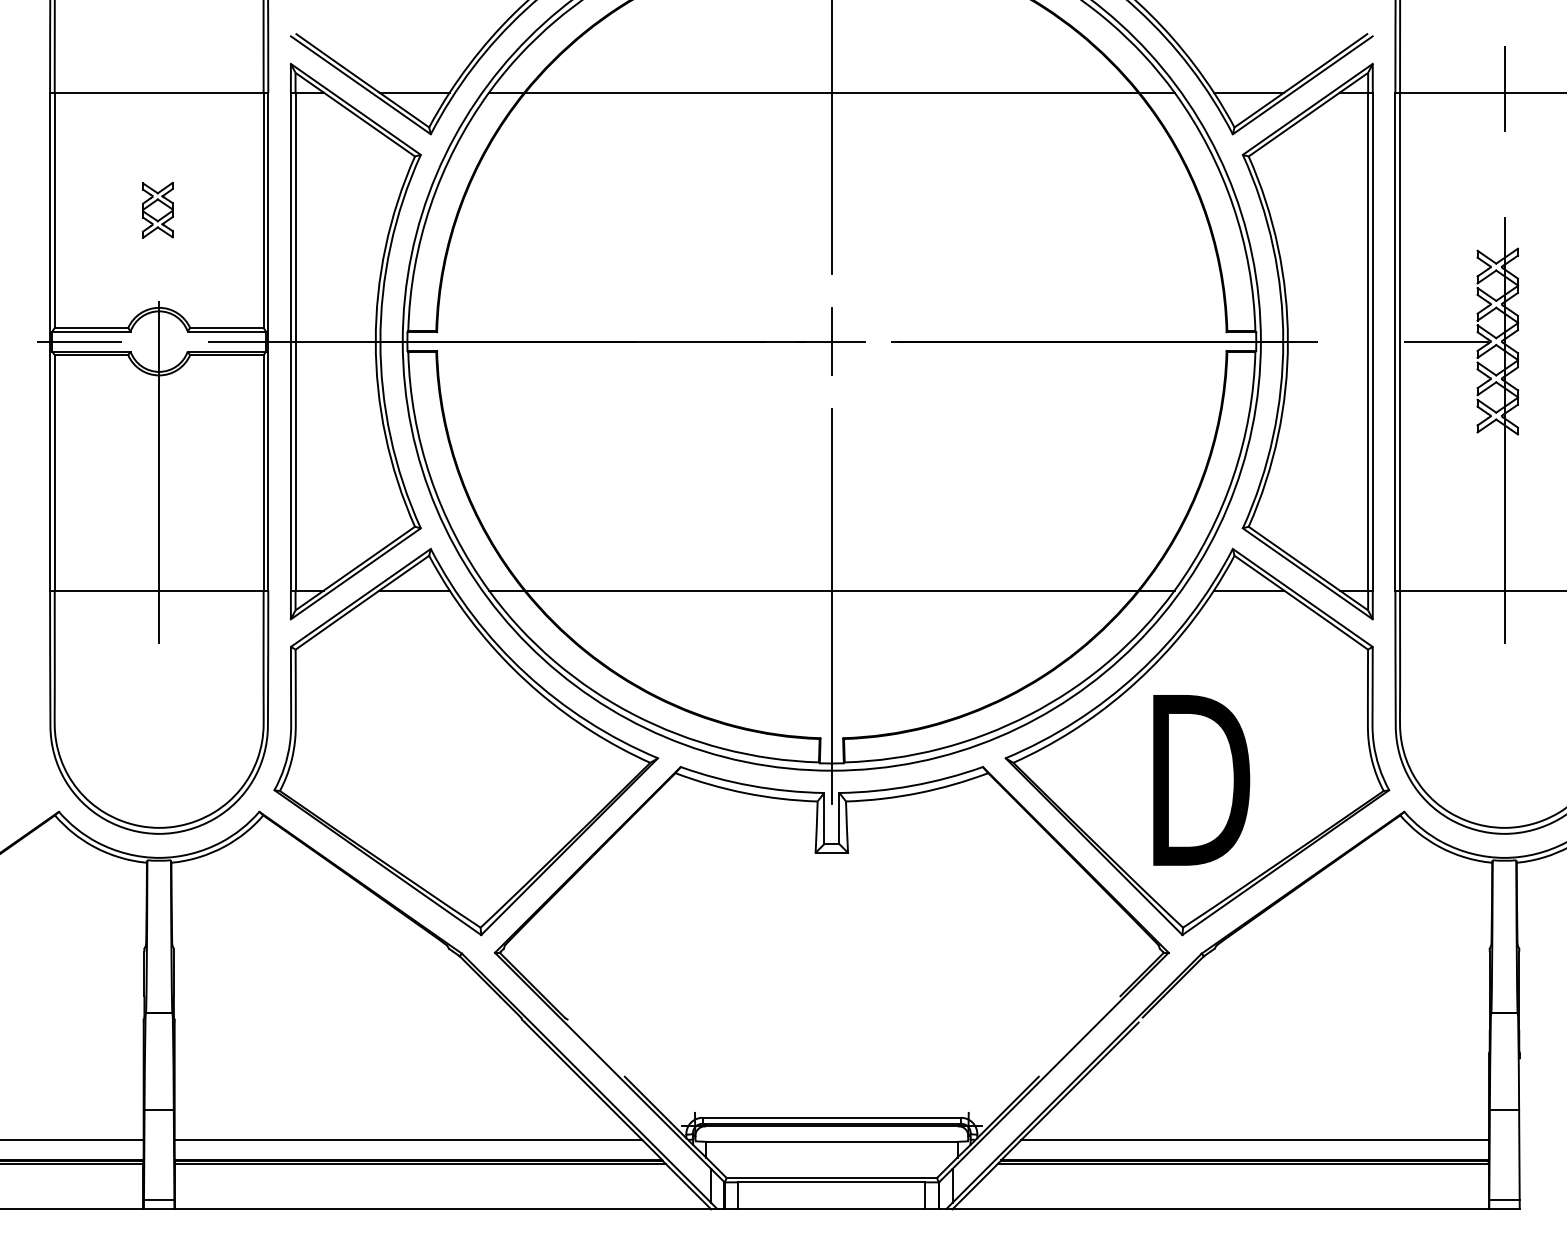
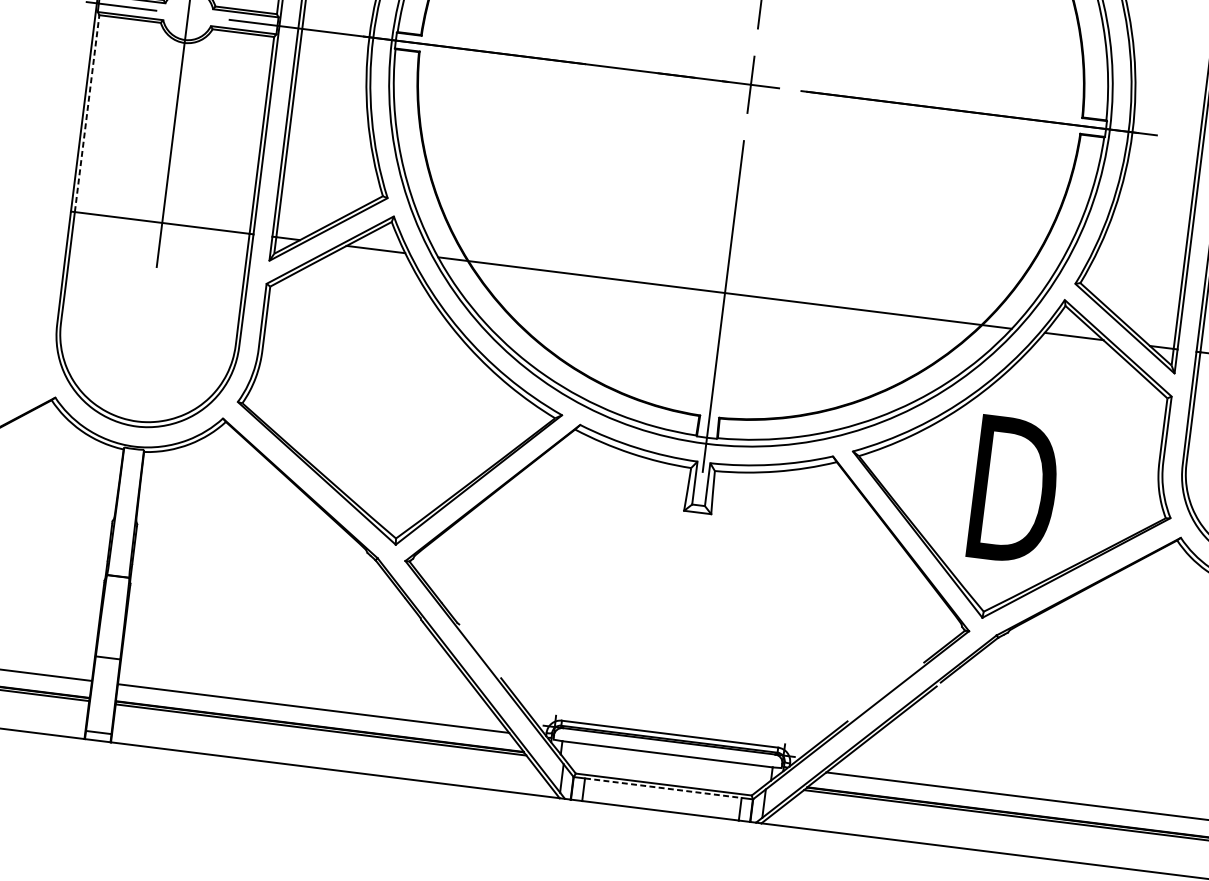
line: (54, 472) -> (86, 113), solid -> dashed
line: (831, 1182) -> (663, 788), solid -> dashed

